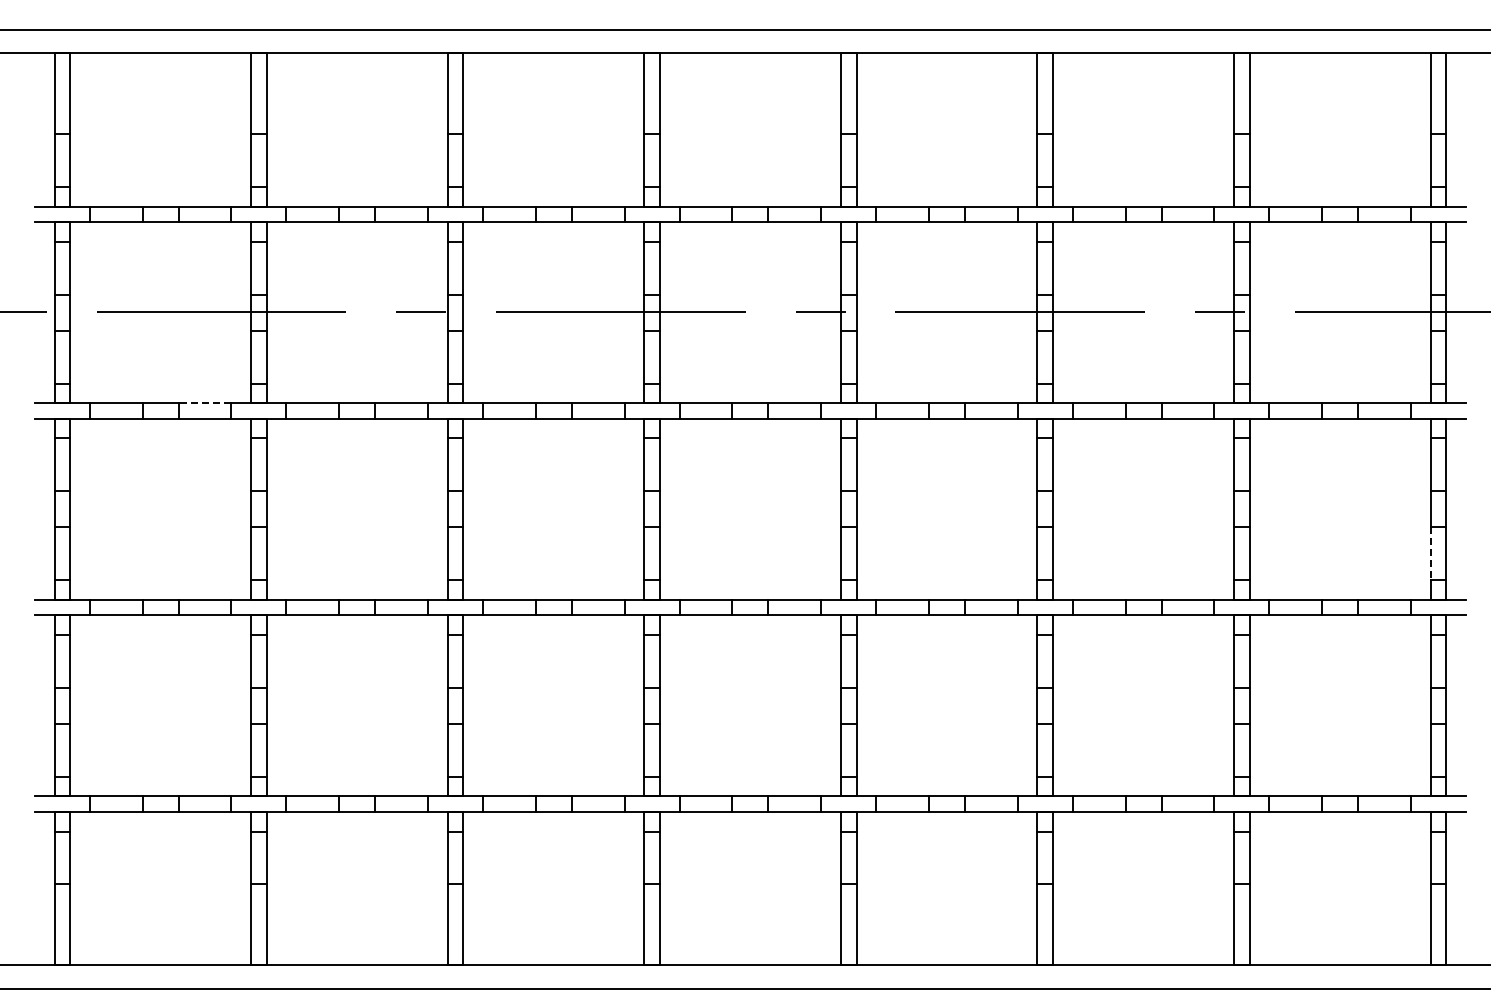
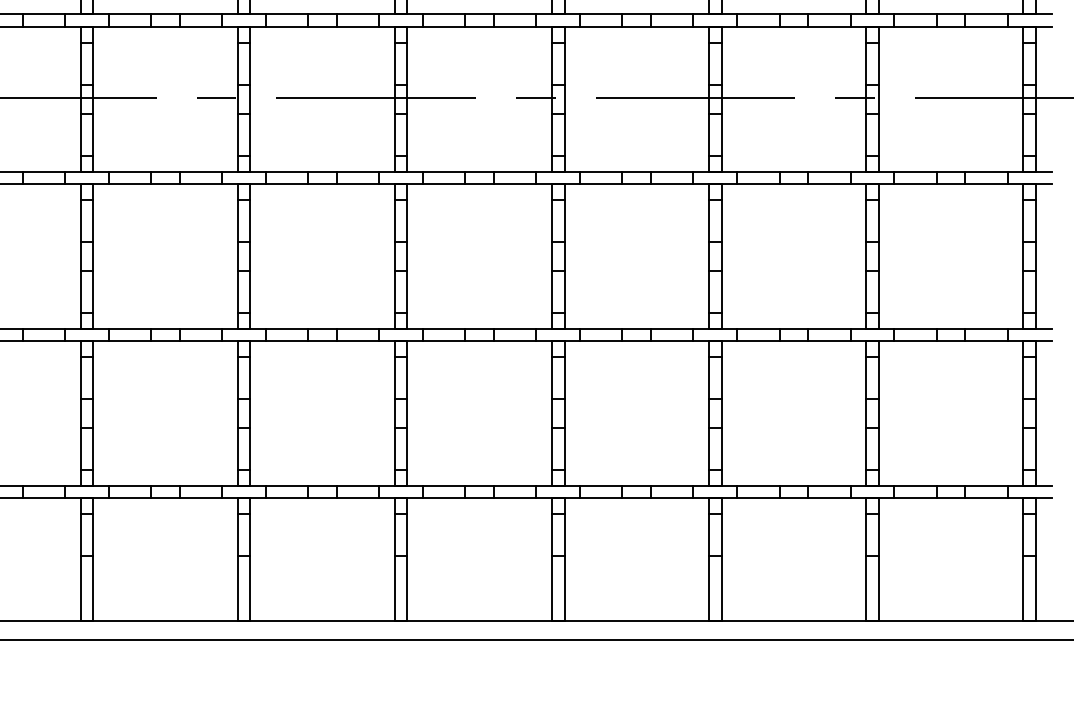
line: (204, 403) -> (43, 171), dashed -> solid
line: (1430, 554) -> (1023, 292), dashed -> solid

